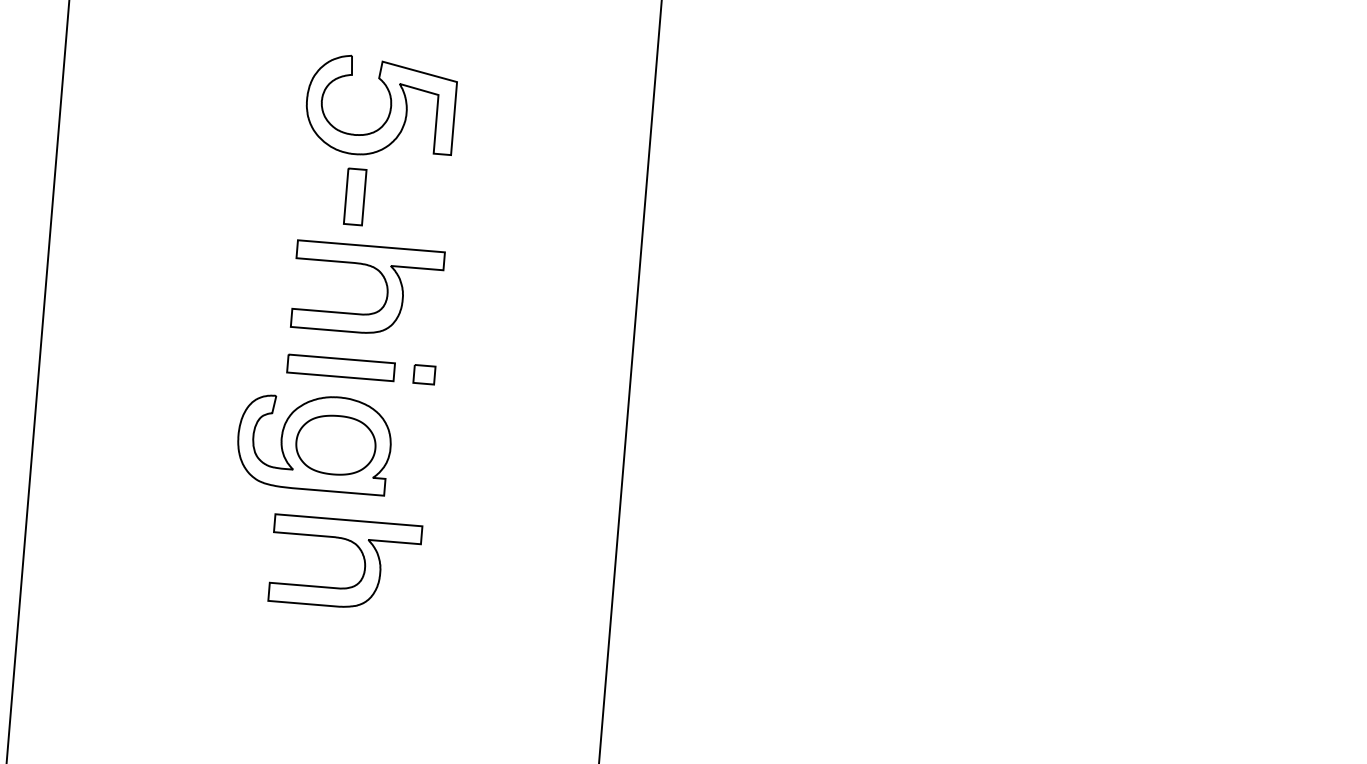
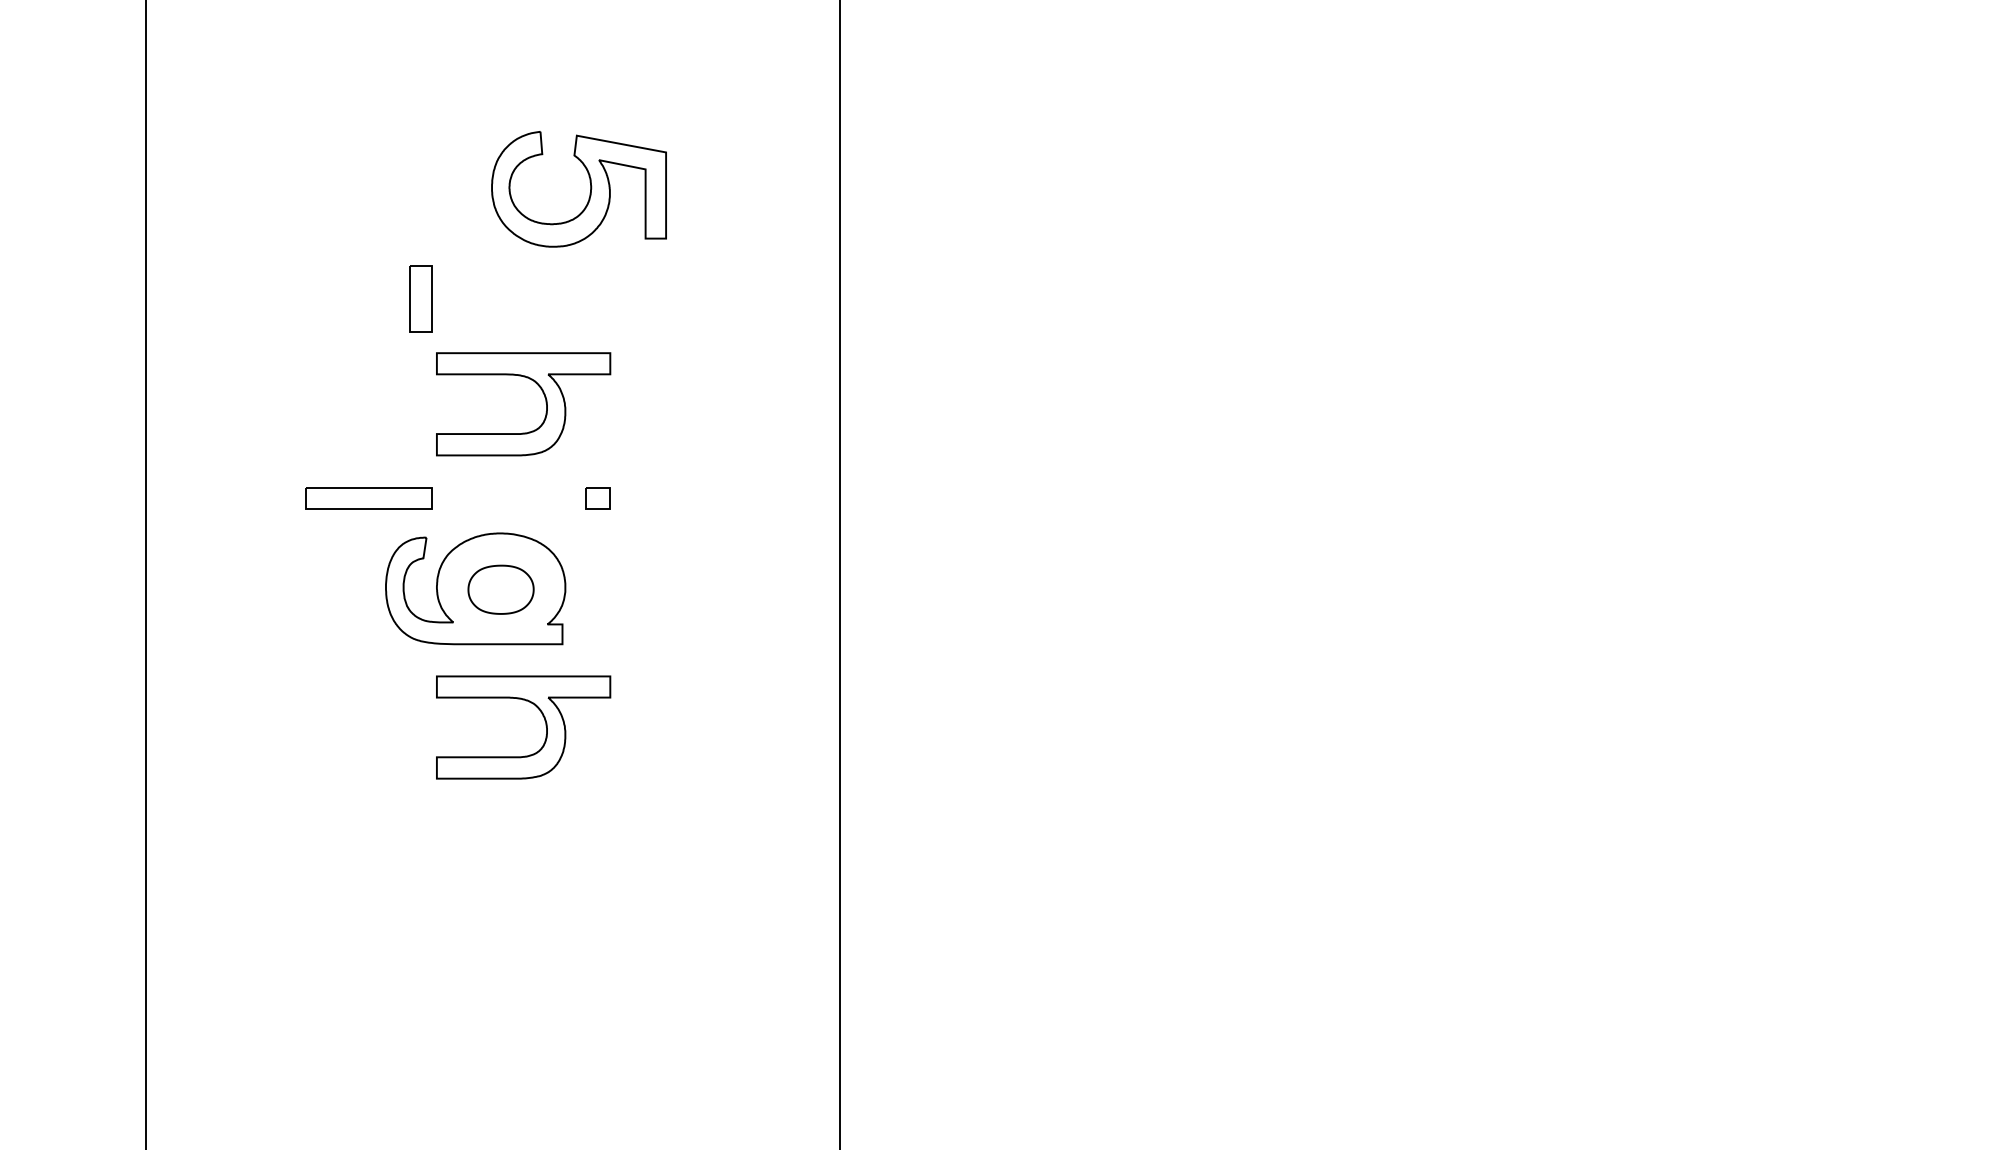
part: (389, 111) -> (589, 193), moved
part: (354, 196) -> (420, 298), moved
part: (340, 367) -> (368, 498), moved
part: (335, 444) -> (500, 589), size x0.7

